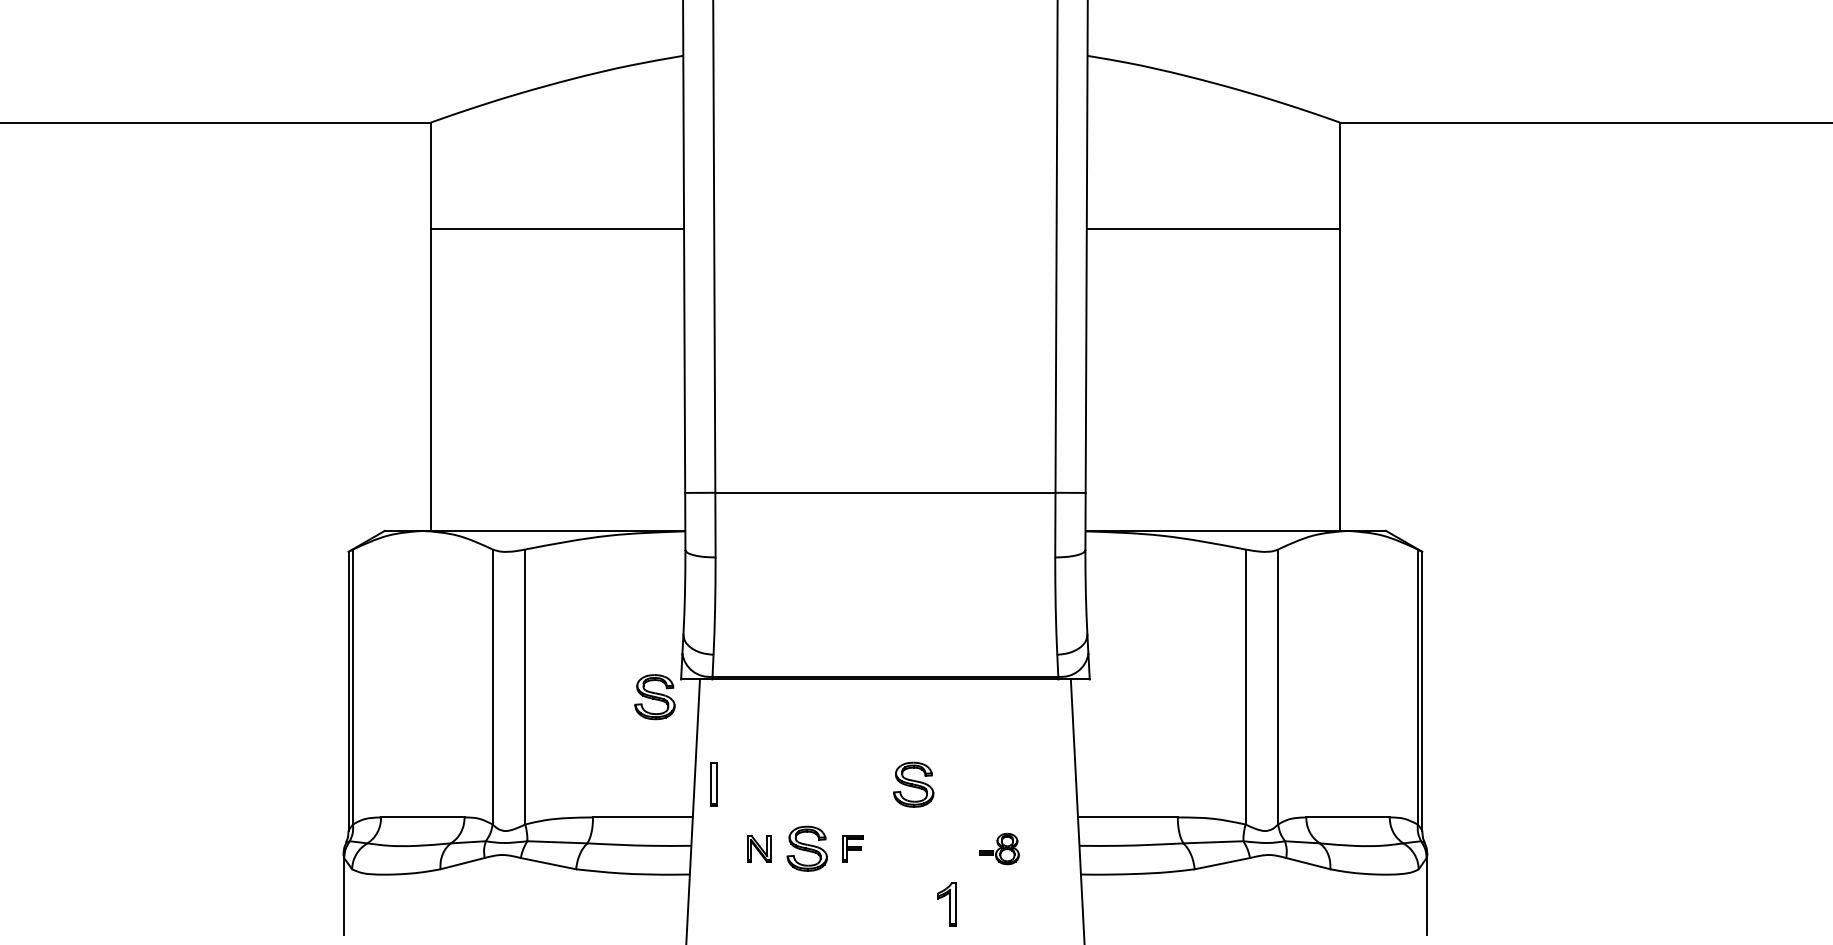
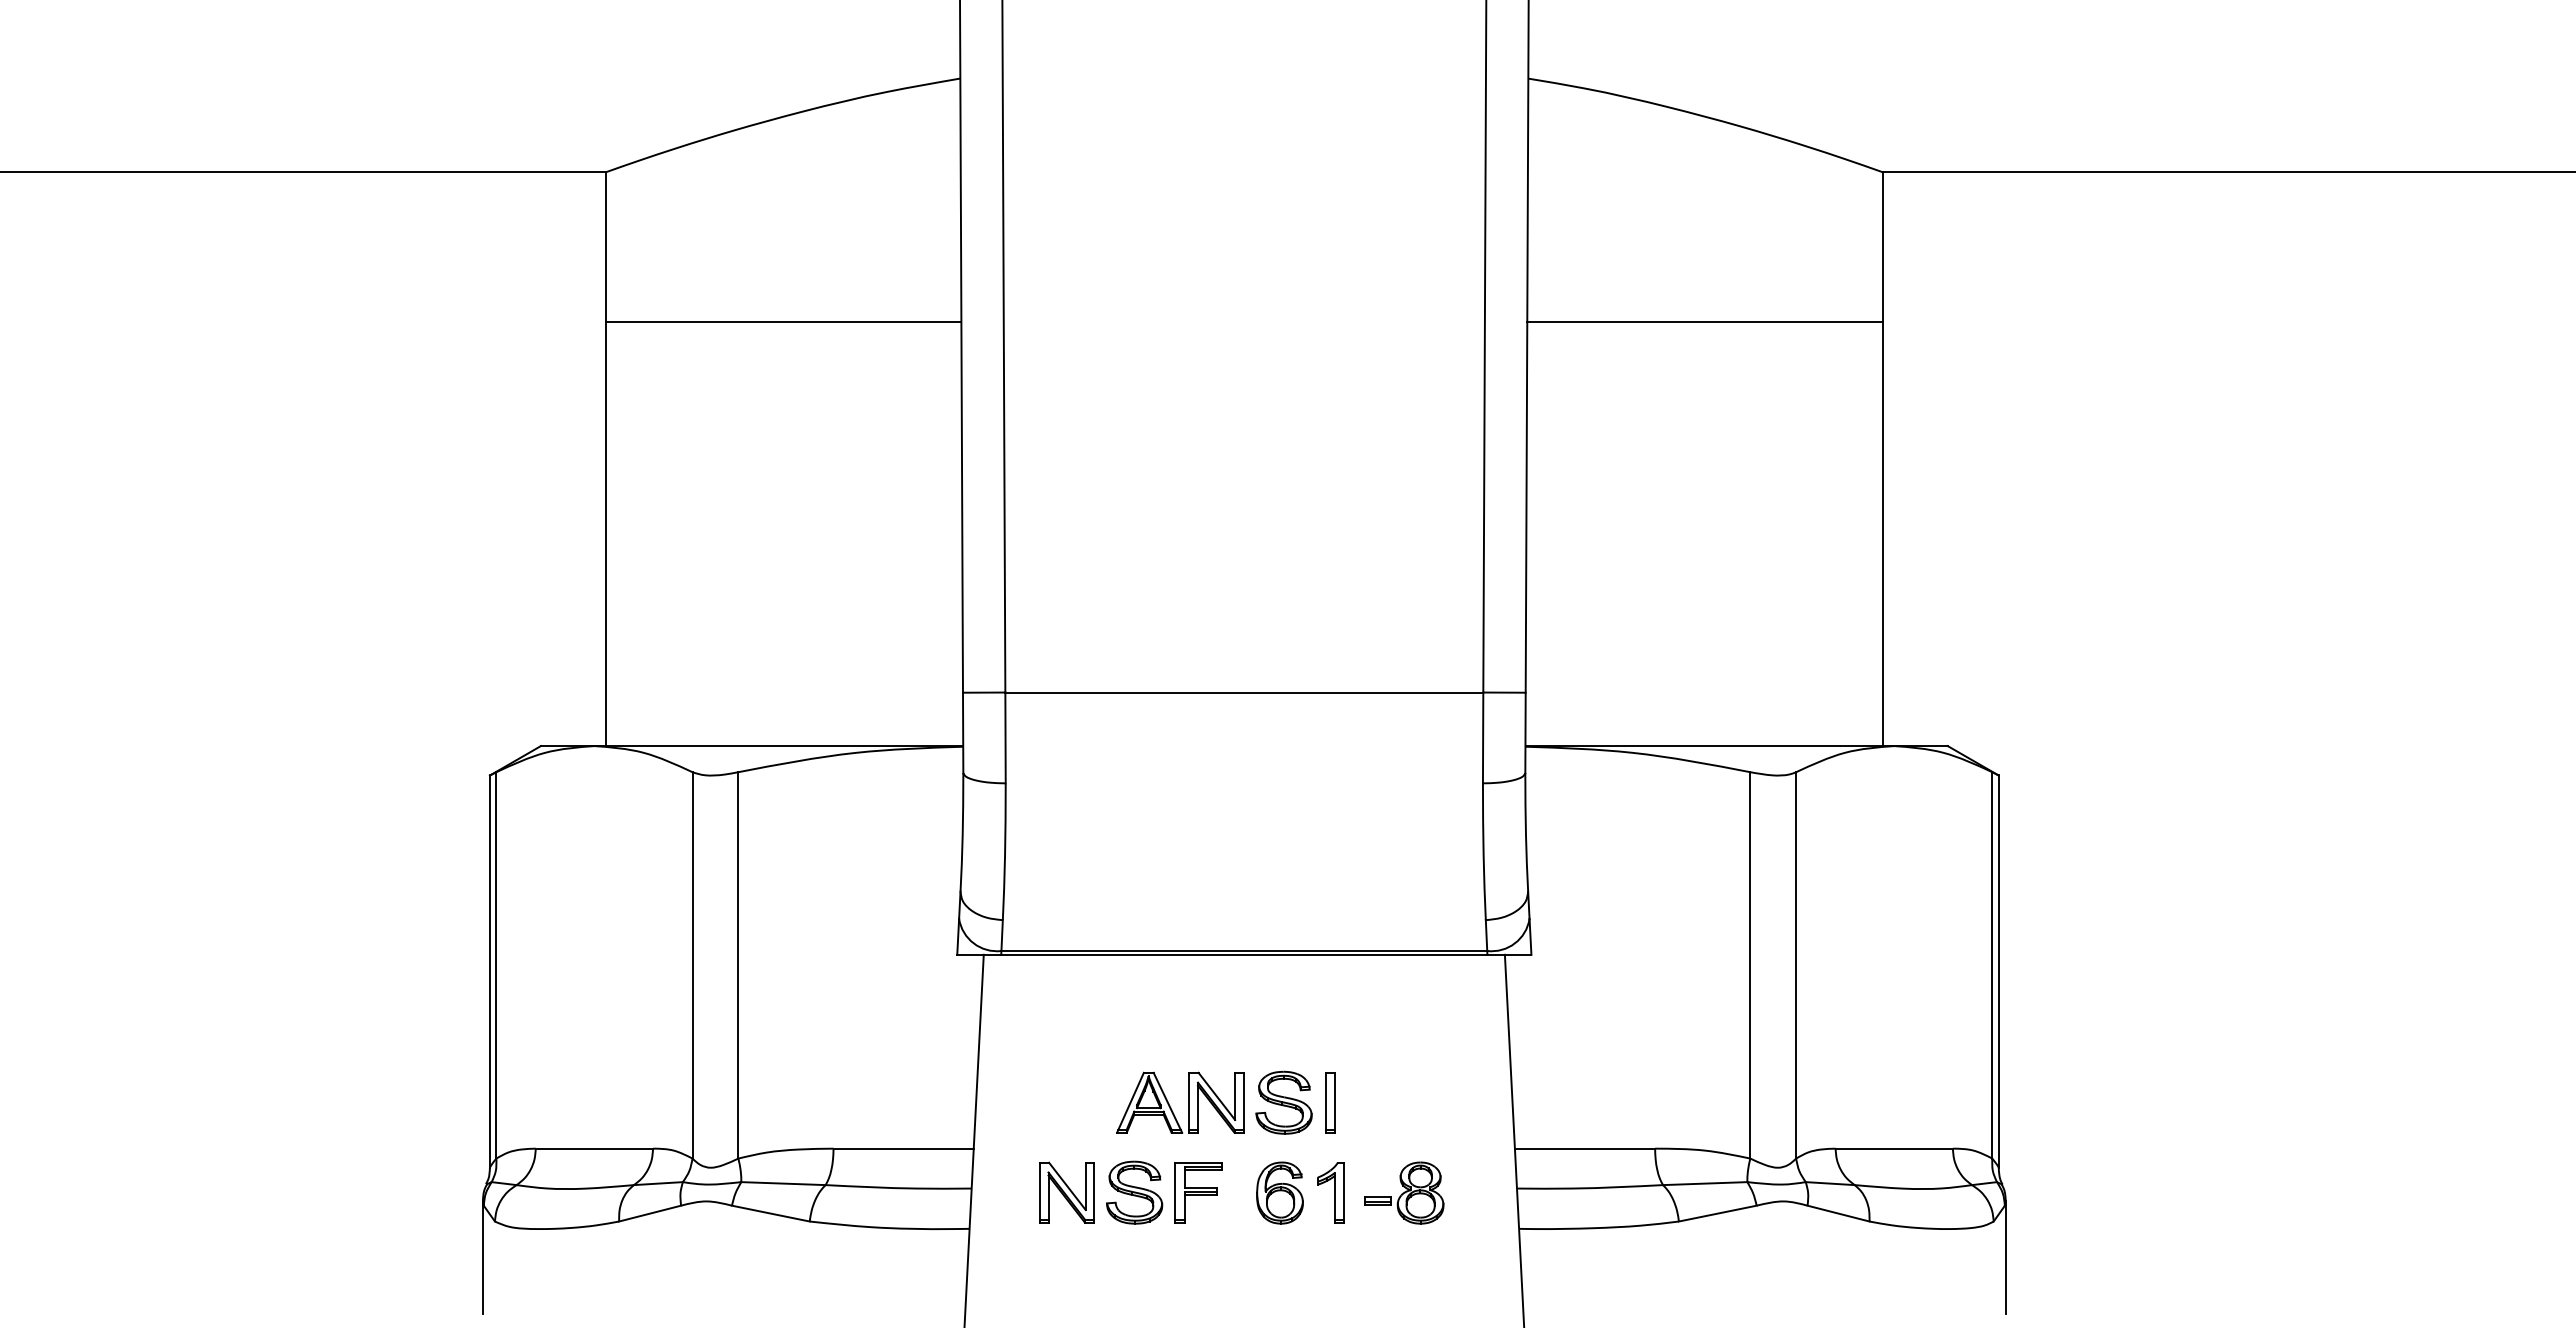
part: (654, 697) -> (920, 979), removed
part: (714, 784) -> (1330, 1102), moved
part: (845, 784) -> (1188, 1102), added
part: (758, 848) -> (1066, 1192), size x1.67
part: (852, 848) -> (1198, 1192), size x1.67
part: (910, 848) -> (1279, 1192), added
part: (999, 848) -> (1404, 1192), size x1.43
part: (946, 904) -> (1330, 1192), moved

